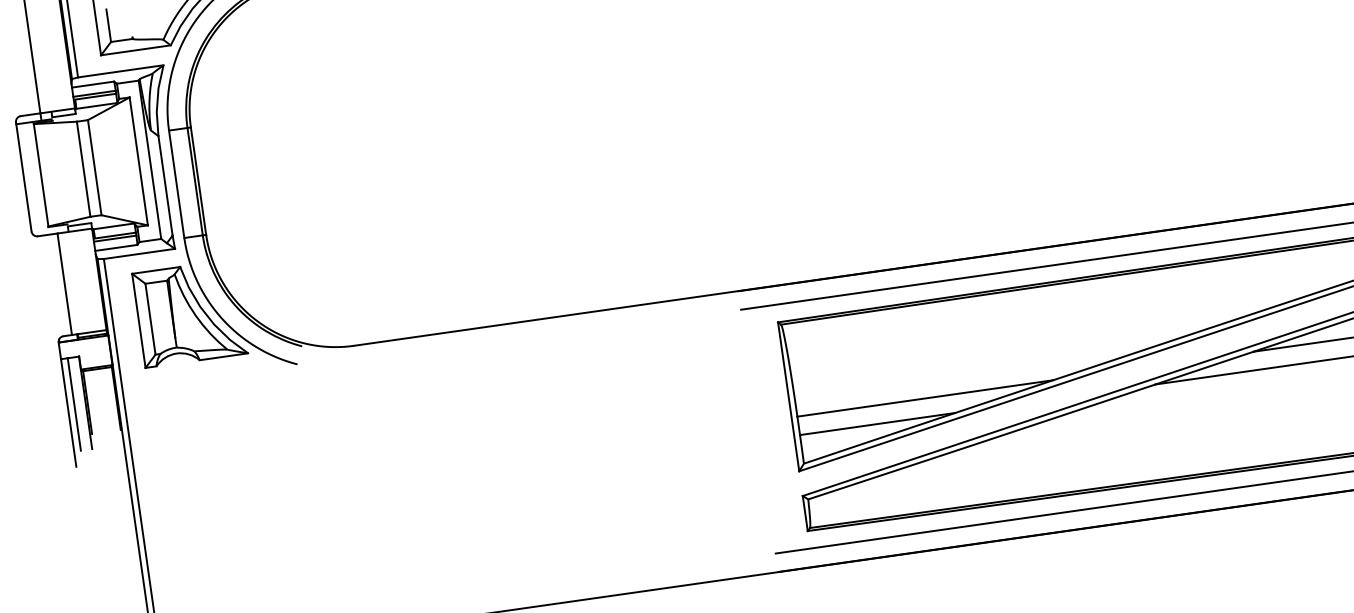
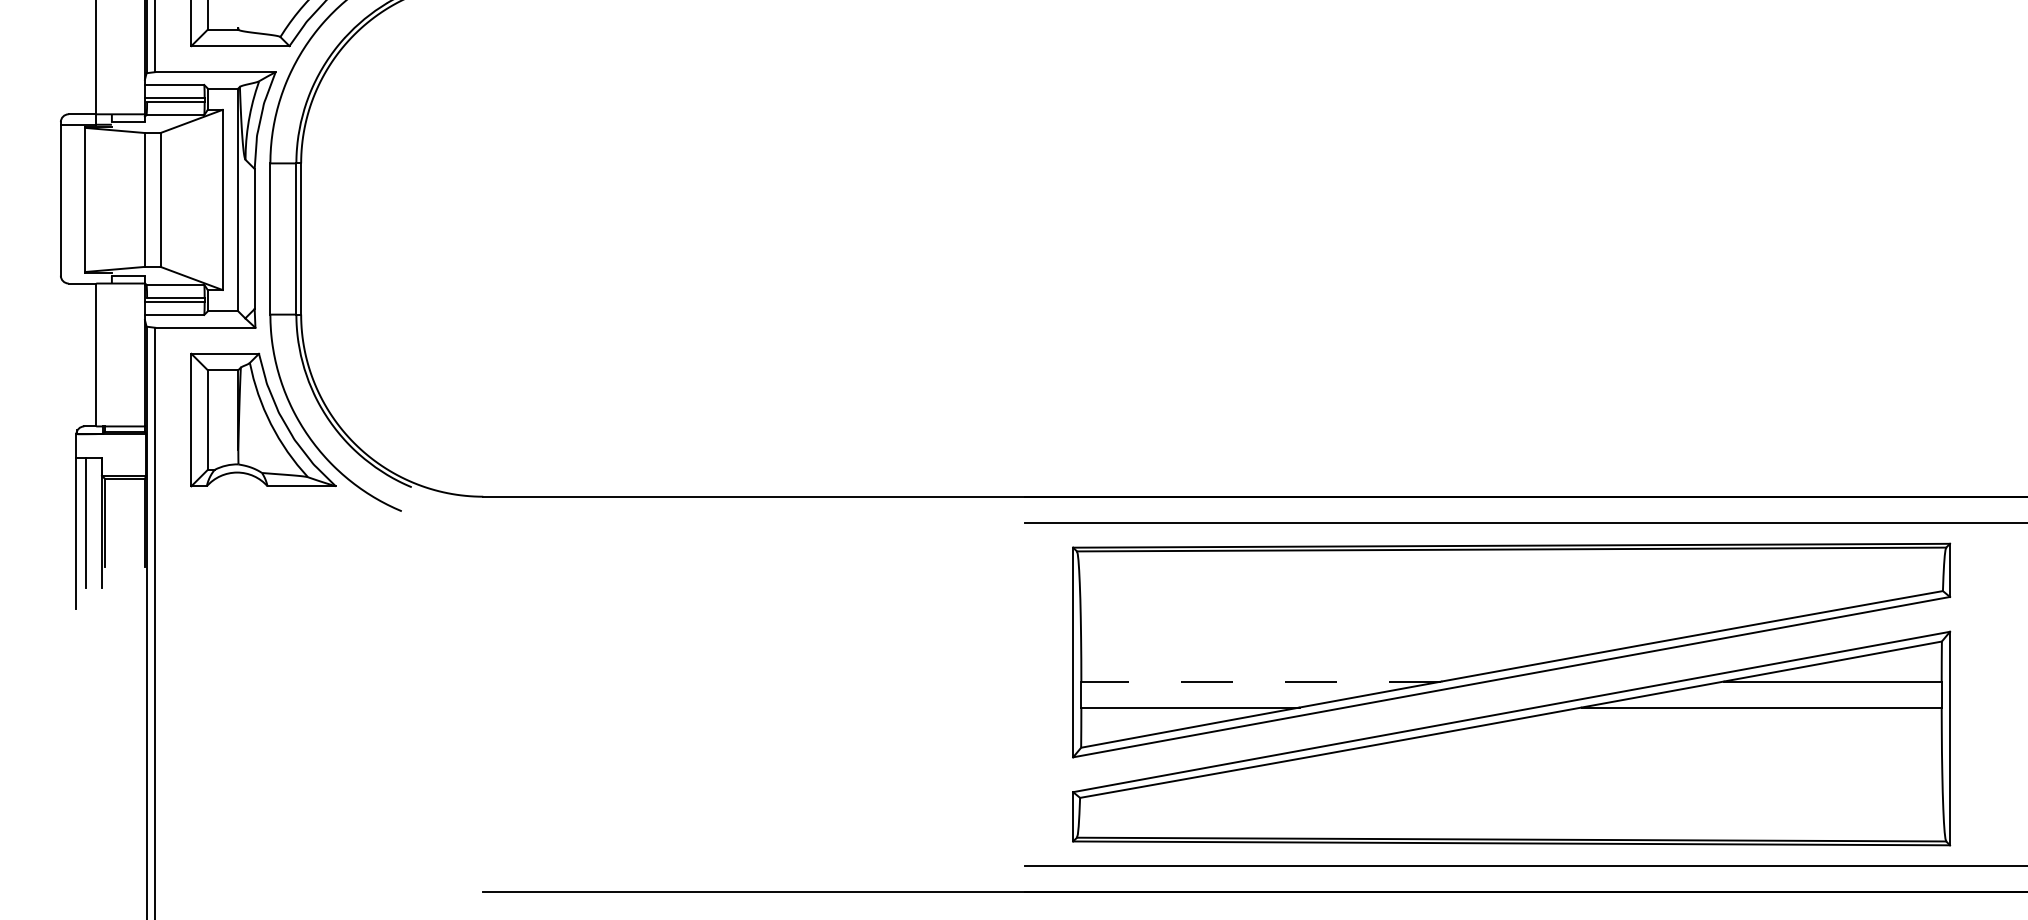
line: (924, 398) -> (1260, 681), solid -> dashed

